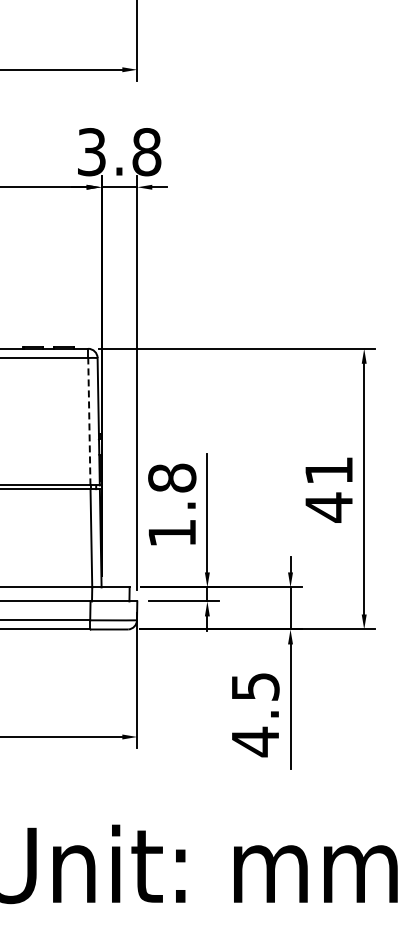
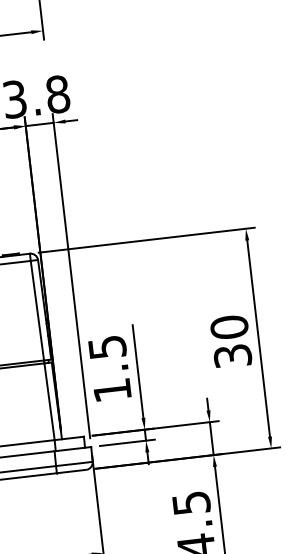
line: (89, 421) -> (37, 310), dashed -> solid
text: (172, 477) -> (107, 346), 1.8 -> 1.5
text: (328, 489) -> (230, 342), 41 -> 30

